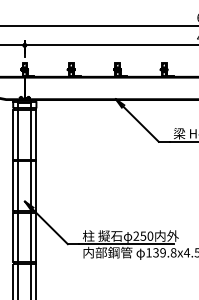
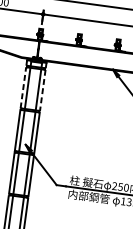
line: (13, 134) -> (23, 87), solid -> dashed
line: (36, 134) -> (42, 90), solid -> dashed

